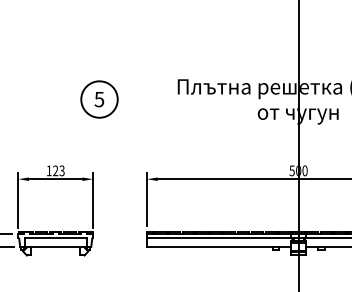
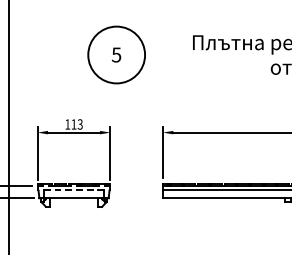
circle: (99, 99) -> (116, 54), size x1.6
text: (55, 170) -> (73, 124), 123 -> 113
line: (55, 238) -> (73, 190), solid -> dashed

